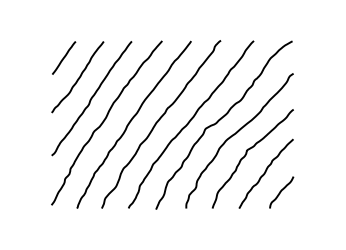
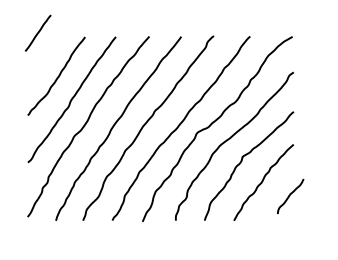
line: (64, 57) -> (38, 32), moved
curve: (281, 192) -> (290, 196), moved

